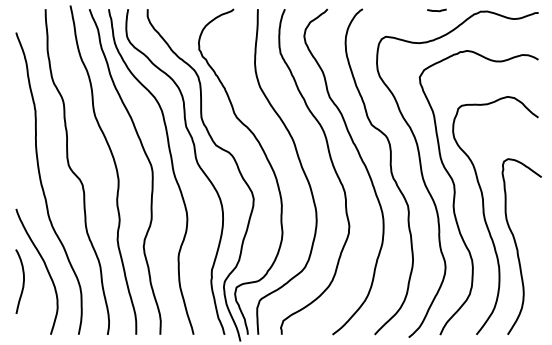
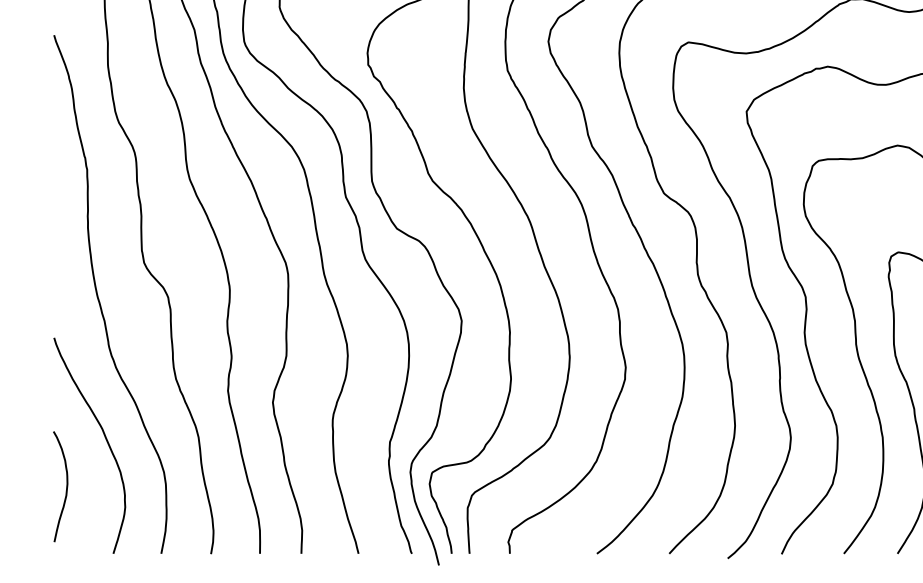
curve: (22, 282) -> (64, 488), moved

